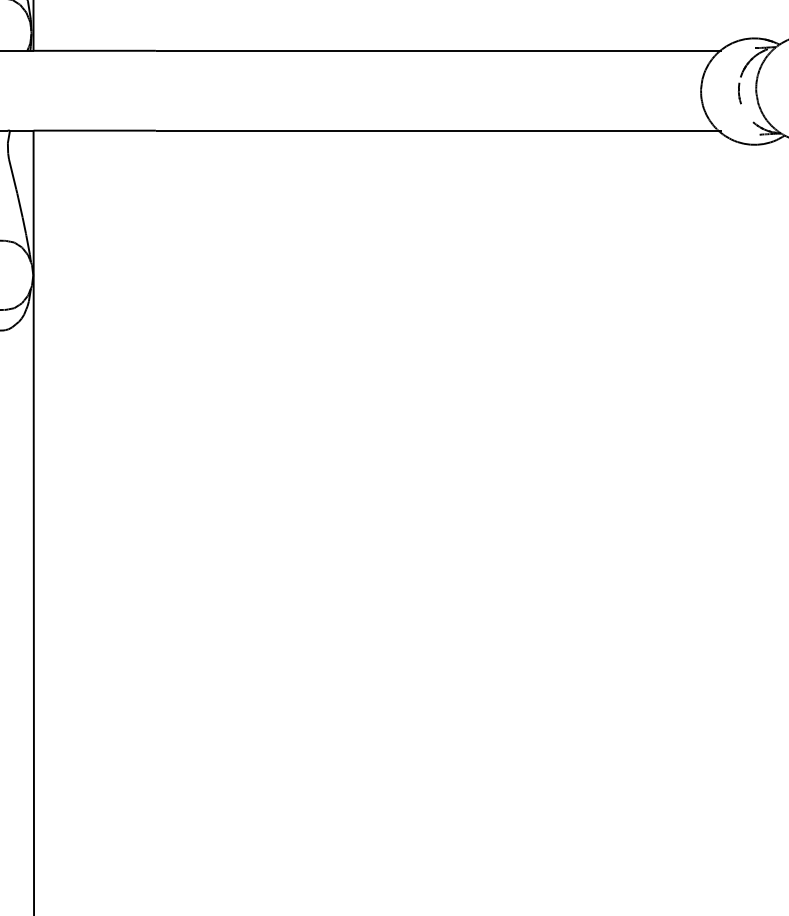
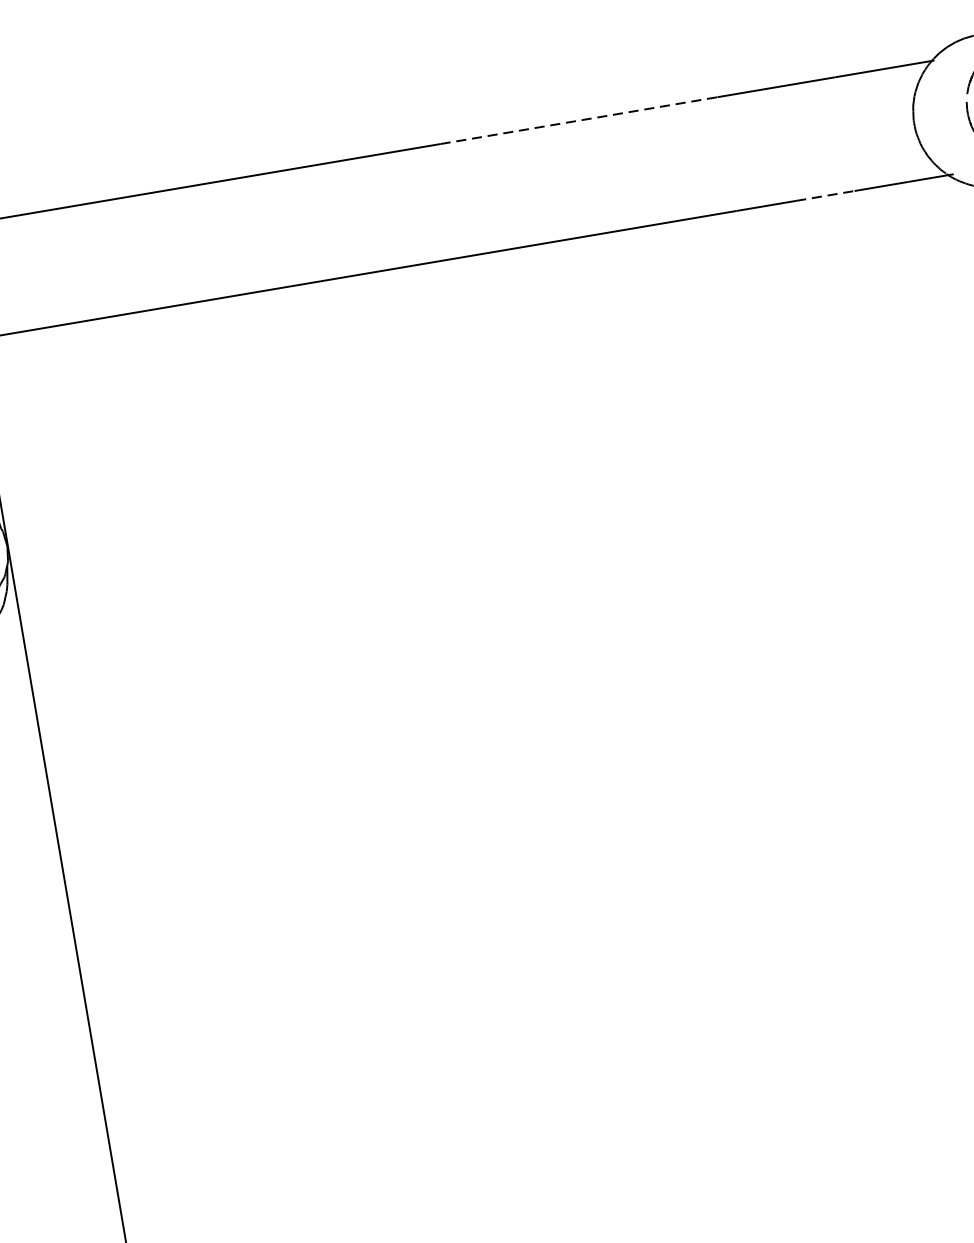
line: (473, 50) -> (580, 119), solid -> dashed
line: (632, 130) -> (825, 195), solid -> dashed

